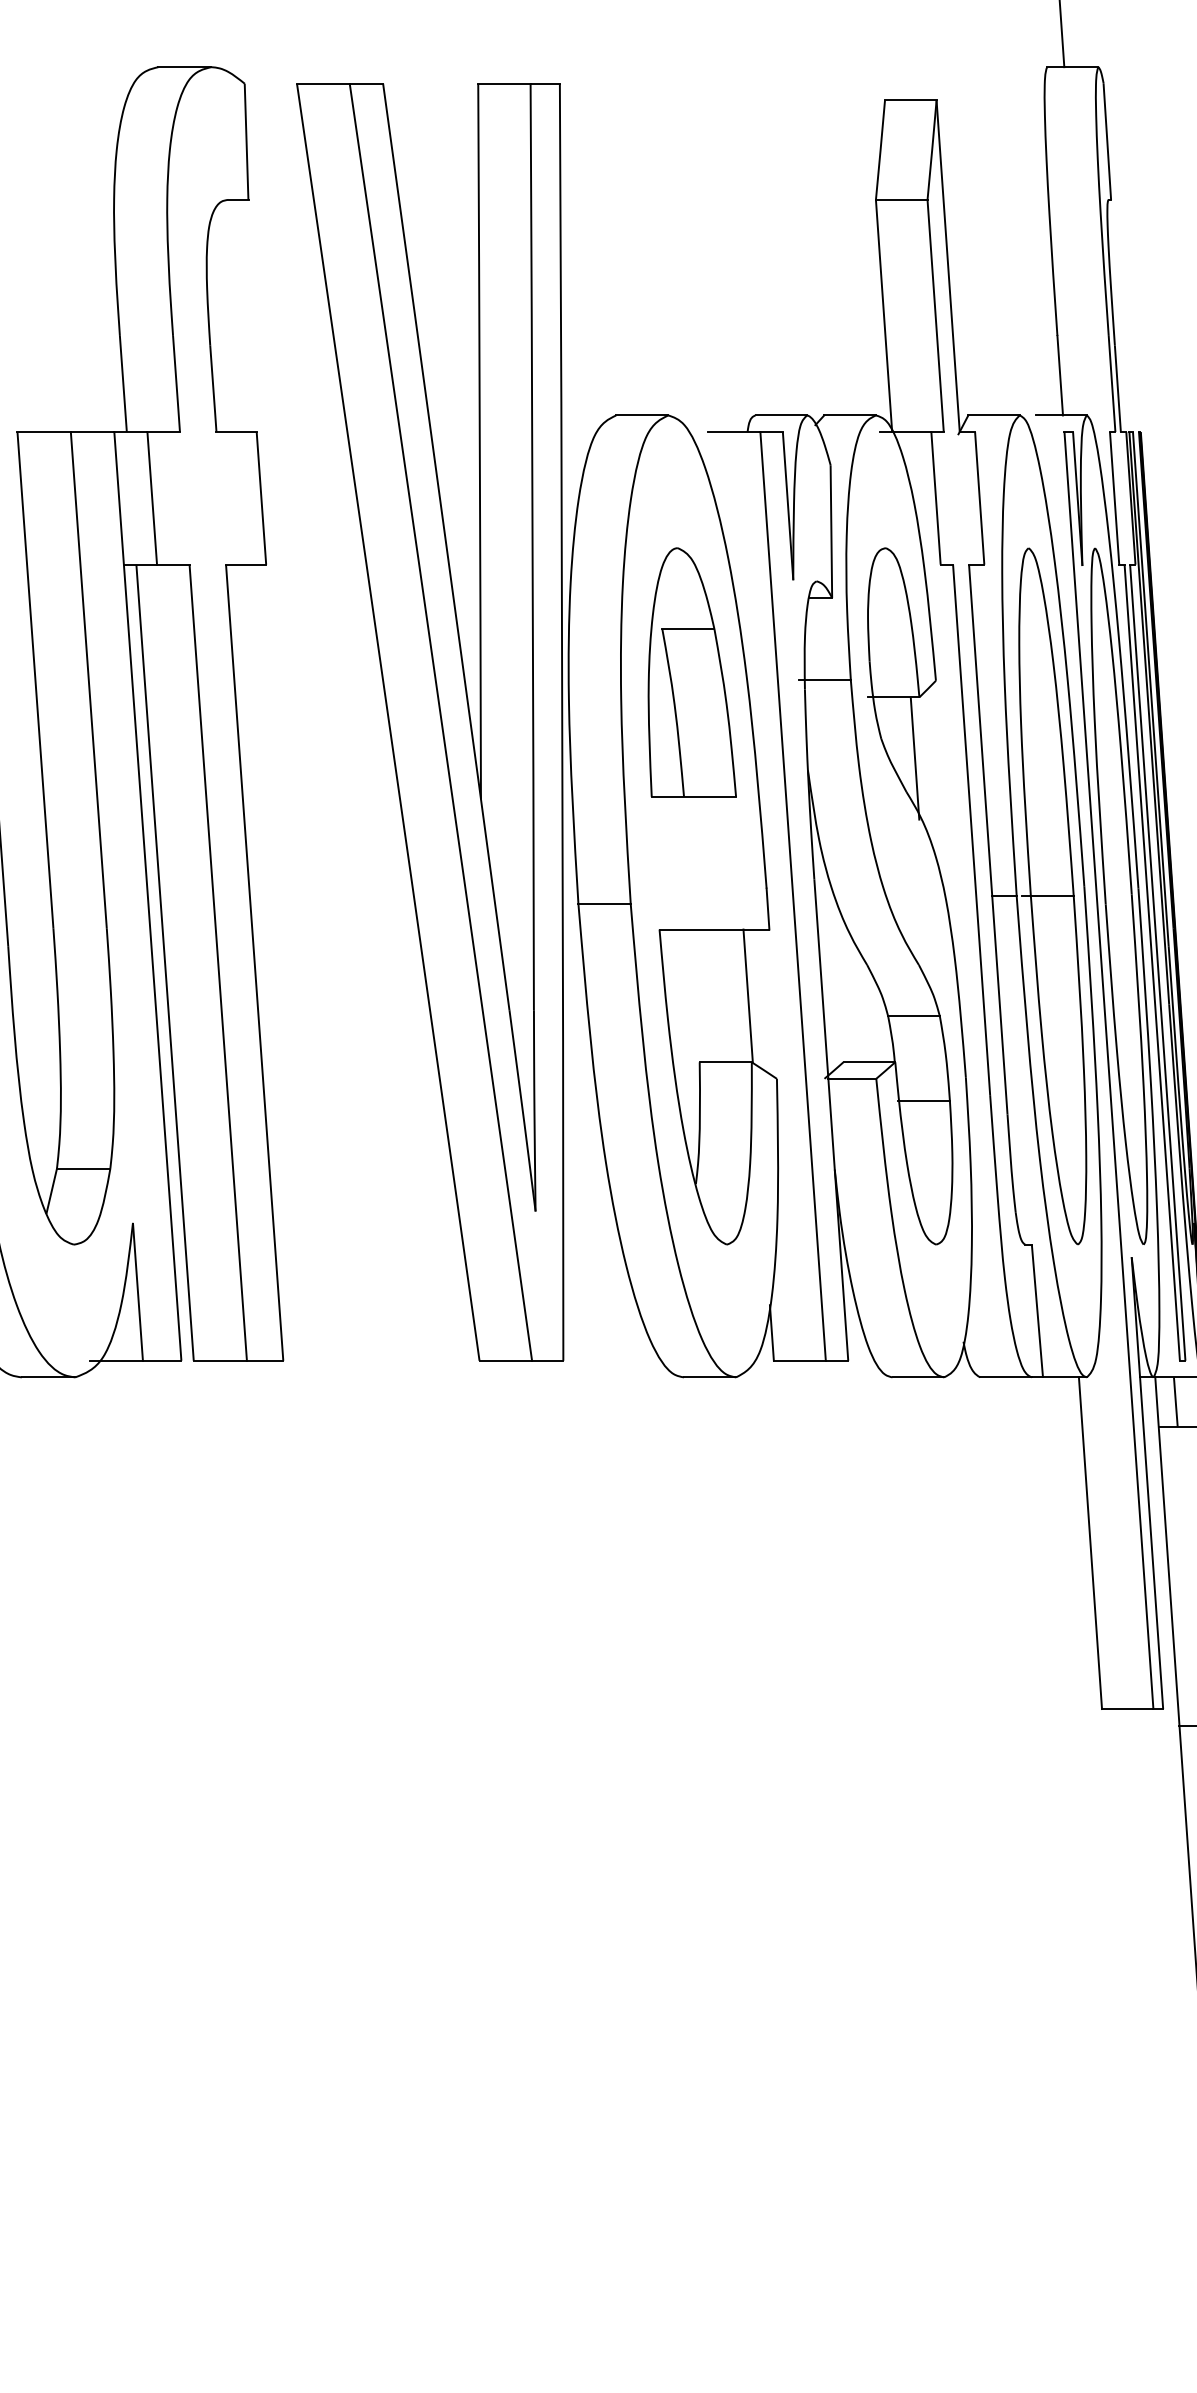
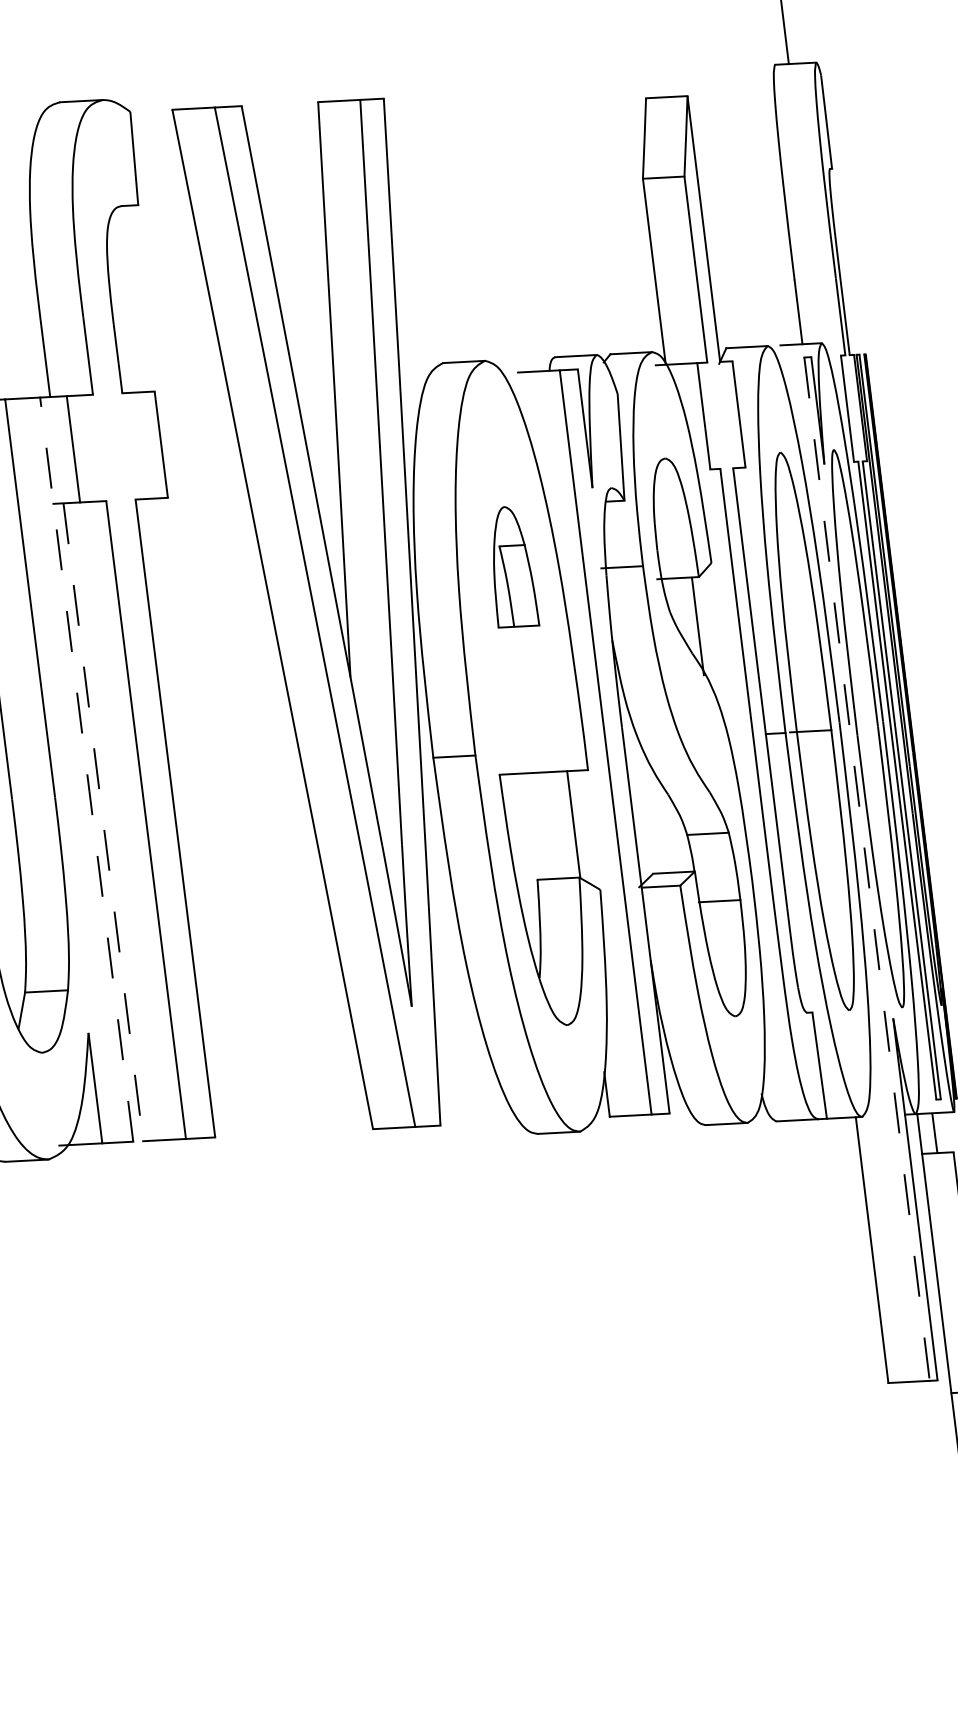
part: (691, 672) -> (514, 566), size x0.6
line: (147, 896) -> (86, 769), solid -> dashed
line: (165, 962) -> (103, 822), solid -> dashed
line: (1108, 1069) -> (866, 868), solid -> dashed

